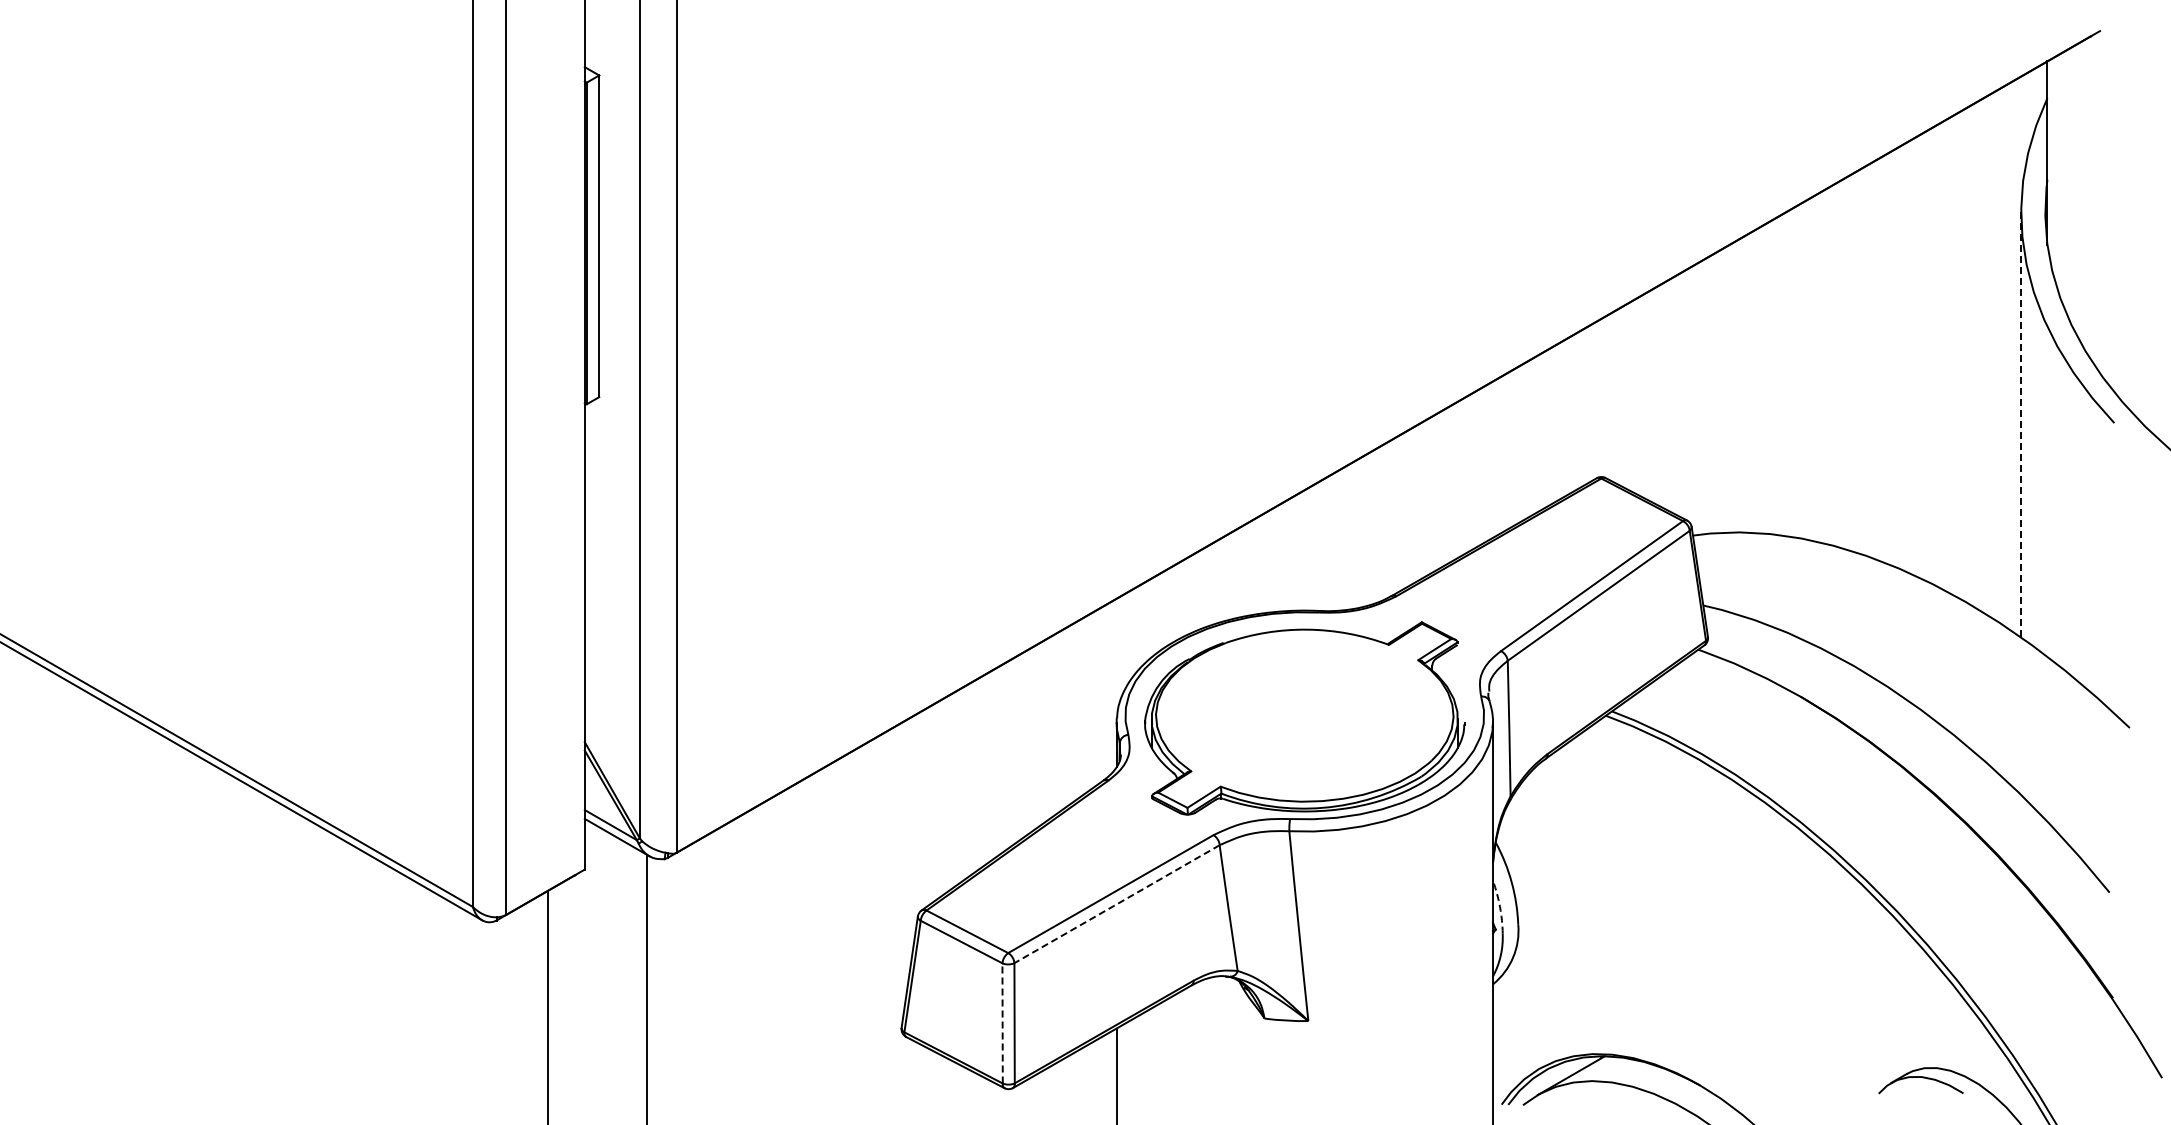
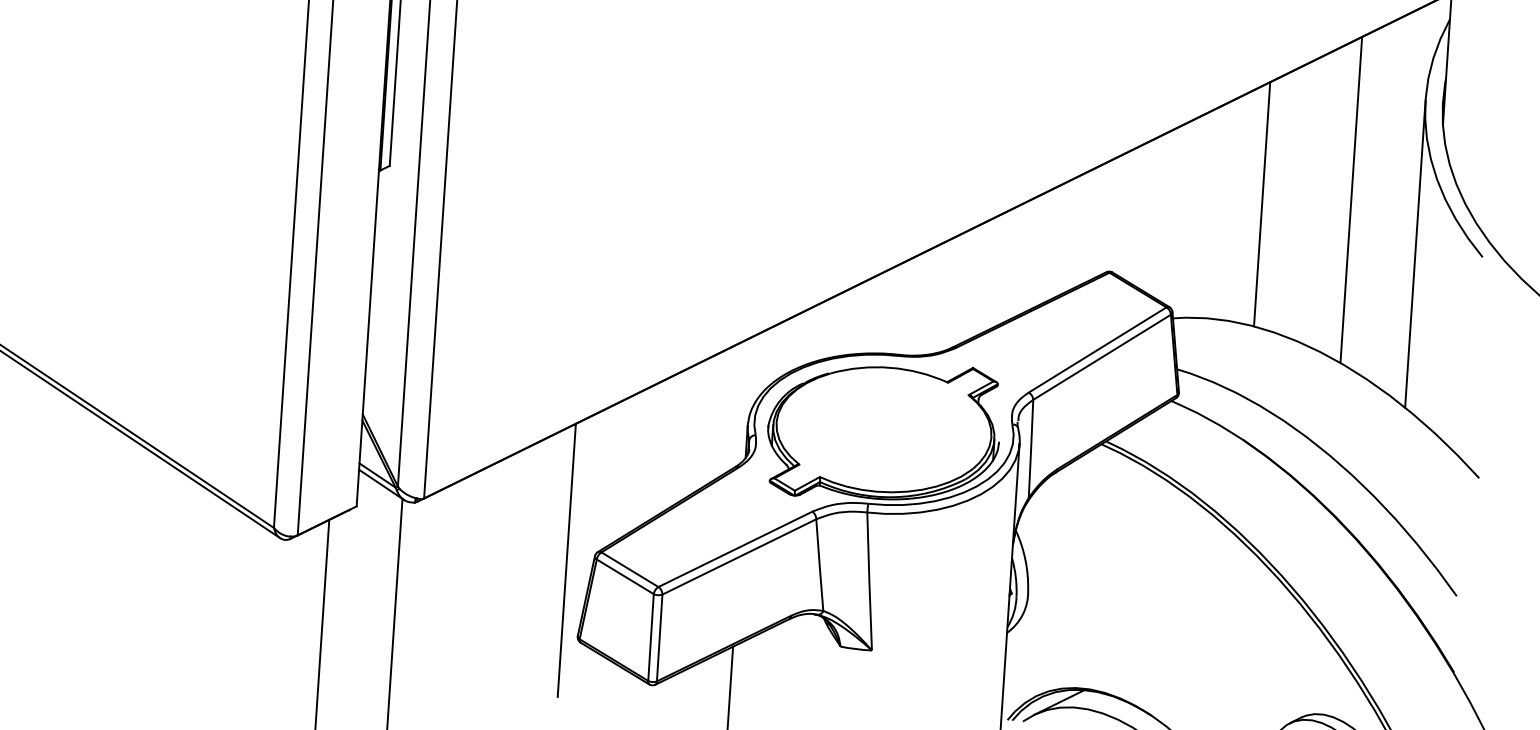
line: (1927, 355) -> (1351, 199), added
line: (1805, 370) -> (1262, 204), added
line: (2021, 425) -> (1415, 254), dashed -> solid
line: (1116, 904) -> (738, 557), dashed -> solid
arc: (1500, 906) -> (1016, 576), dashed -> solid
line: (879, 924) -> (566, 560), added
line: (1002, 1022) -> (650, 636), dashed -> solid

